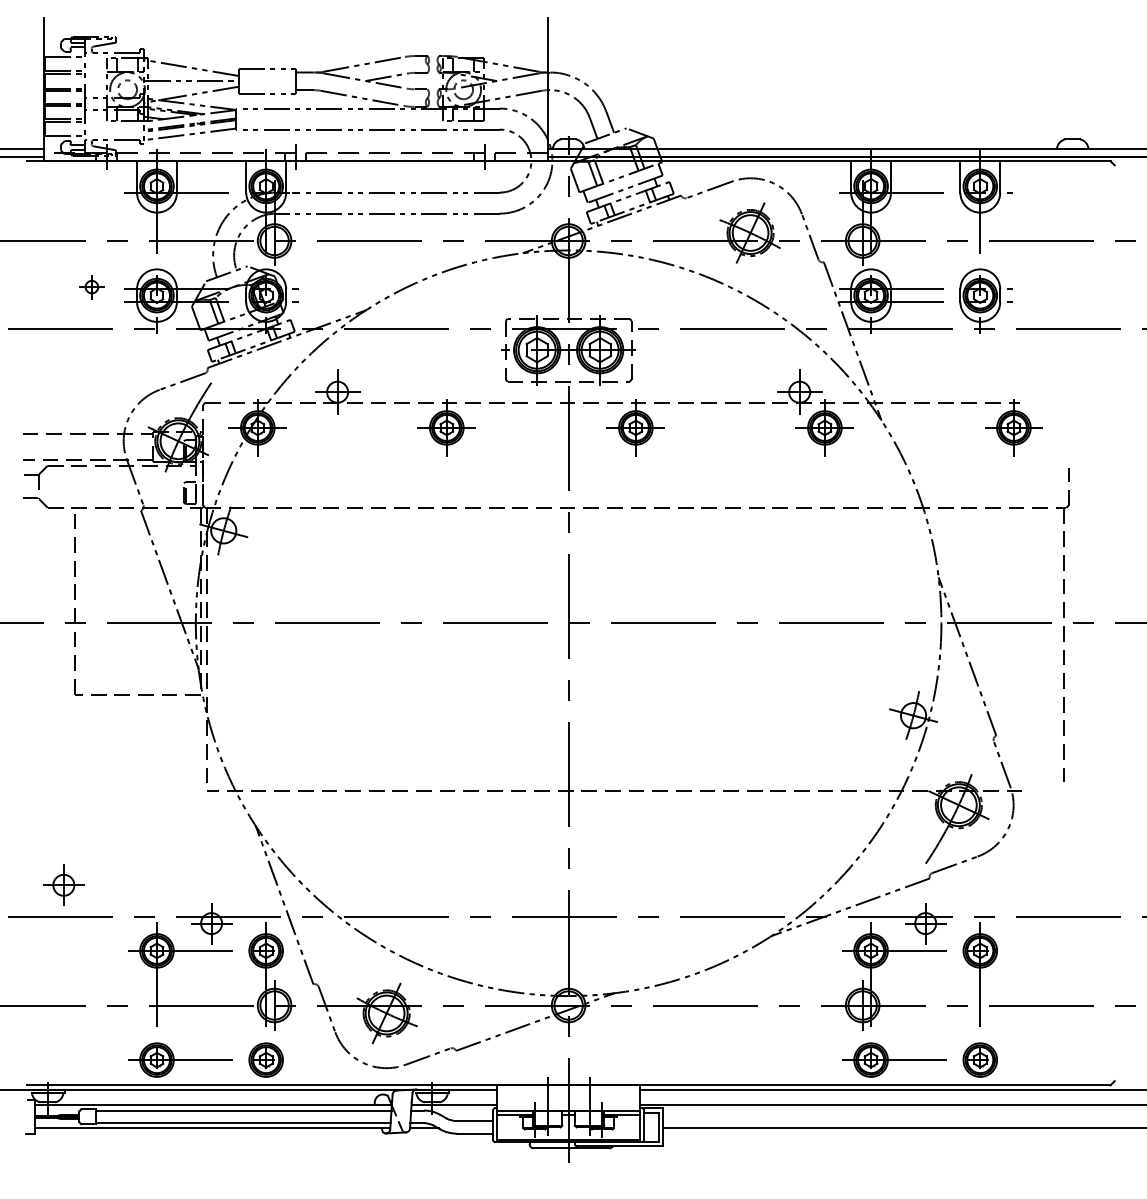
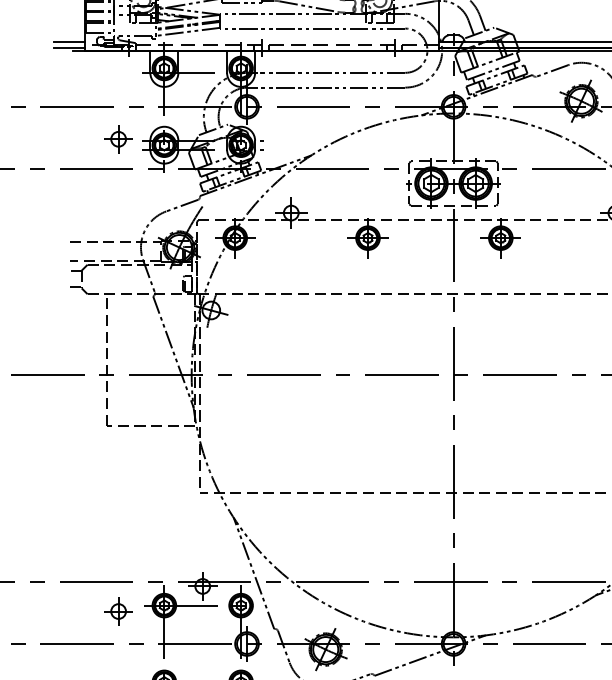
part: (91, 286) -> (118, 138), size x1.67
part: (63, 884) -> (118, 610), moved

